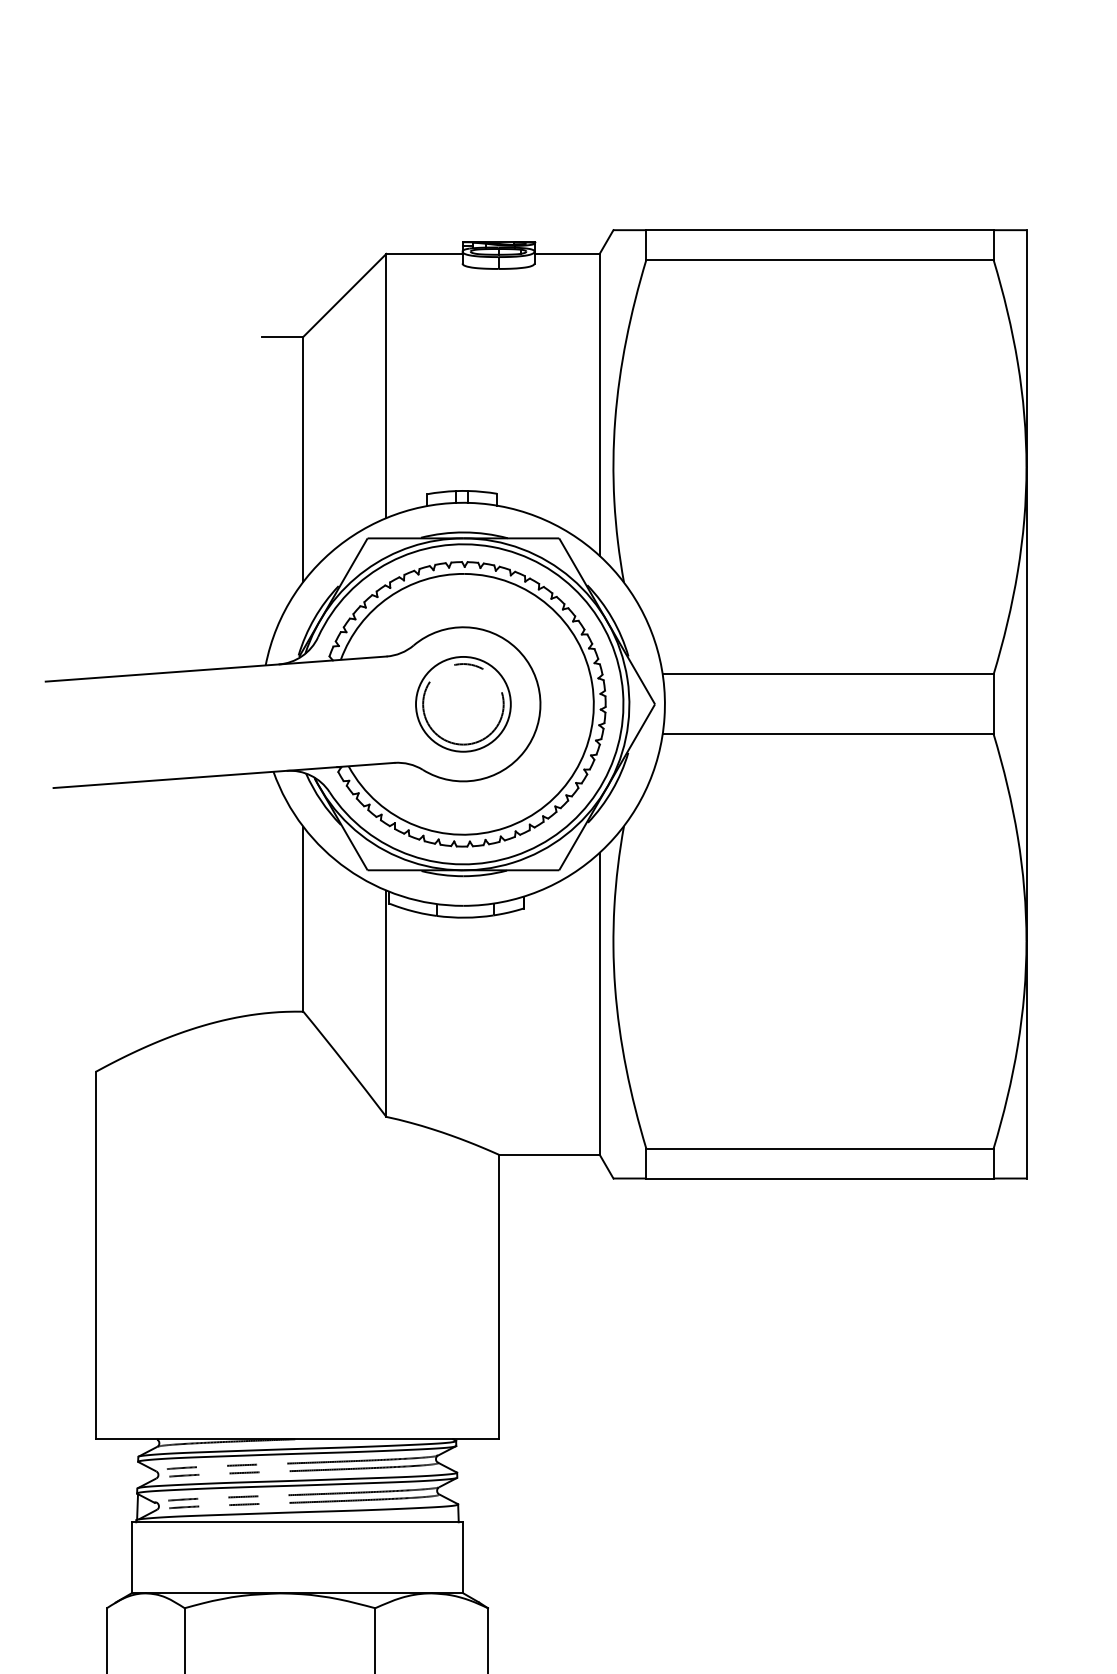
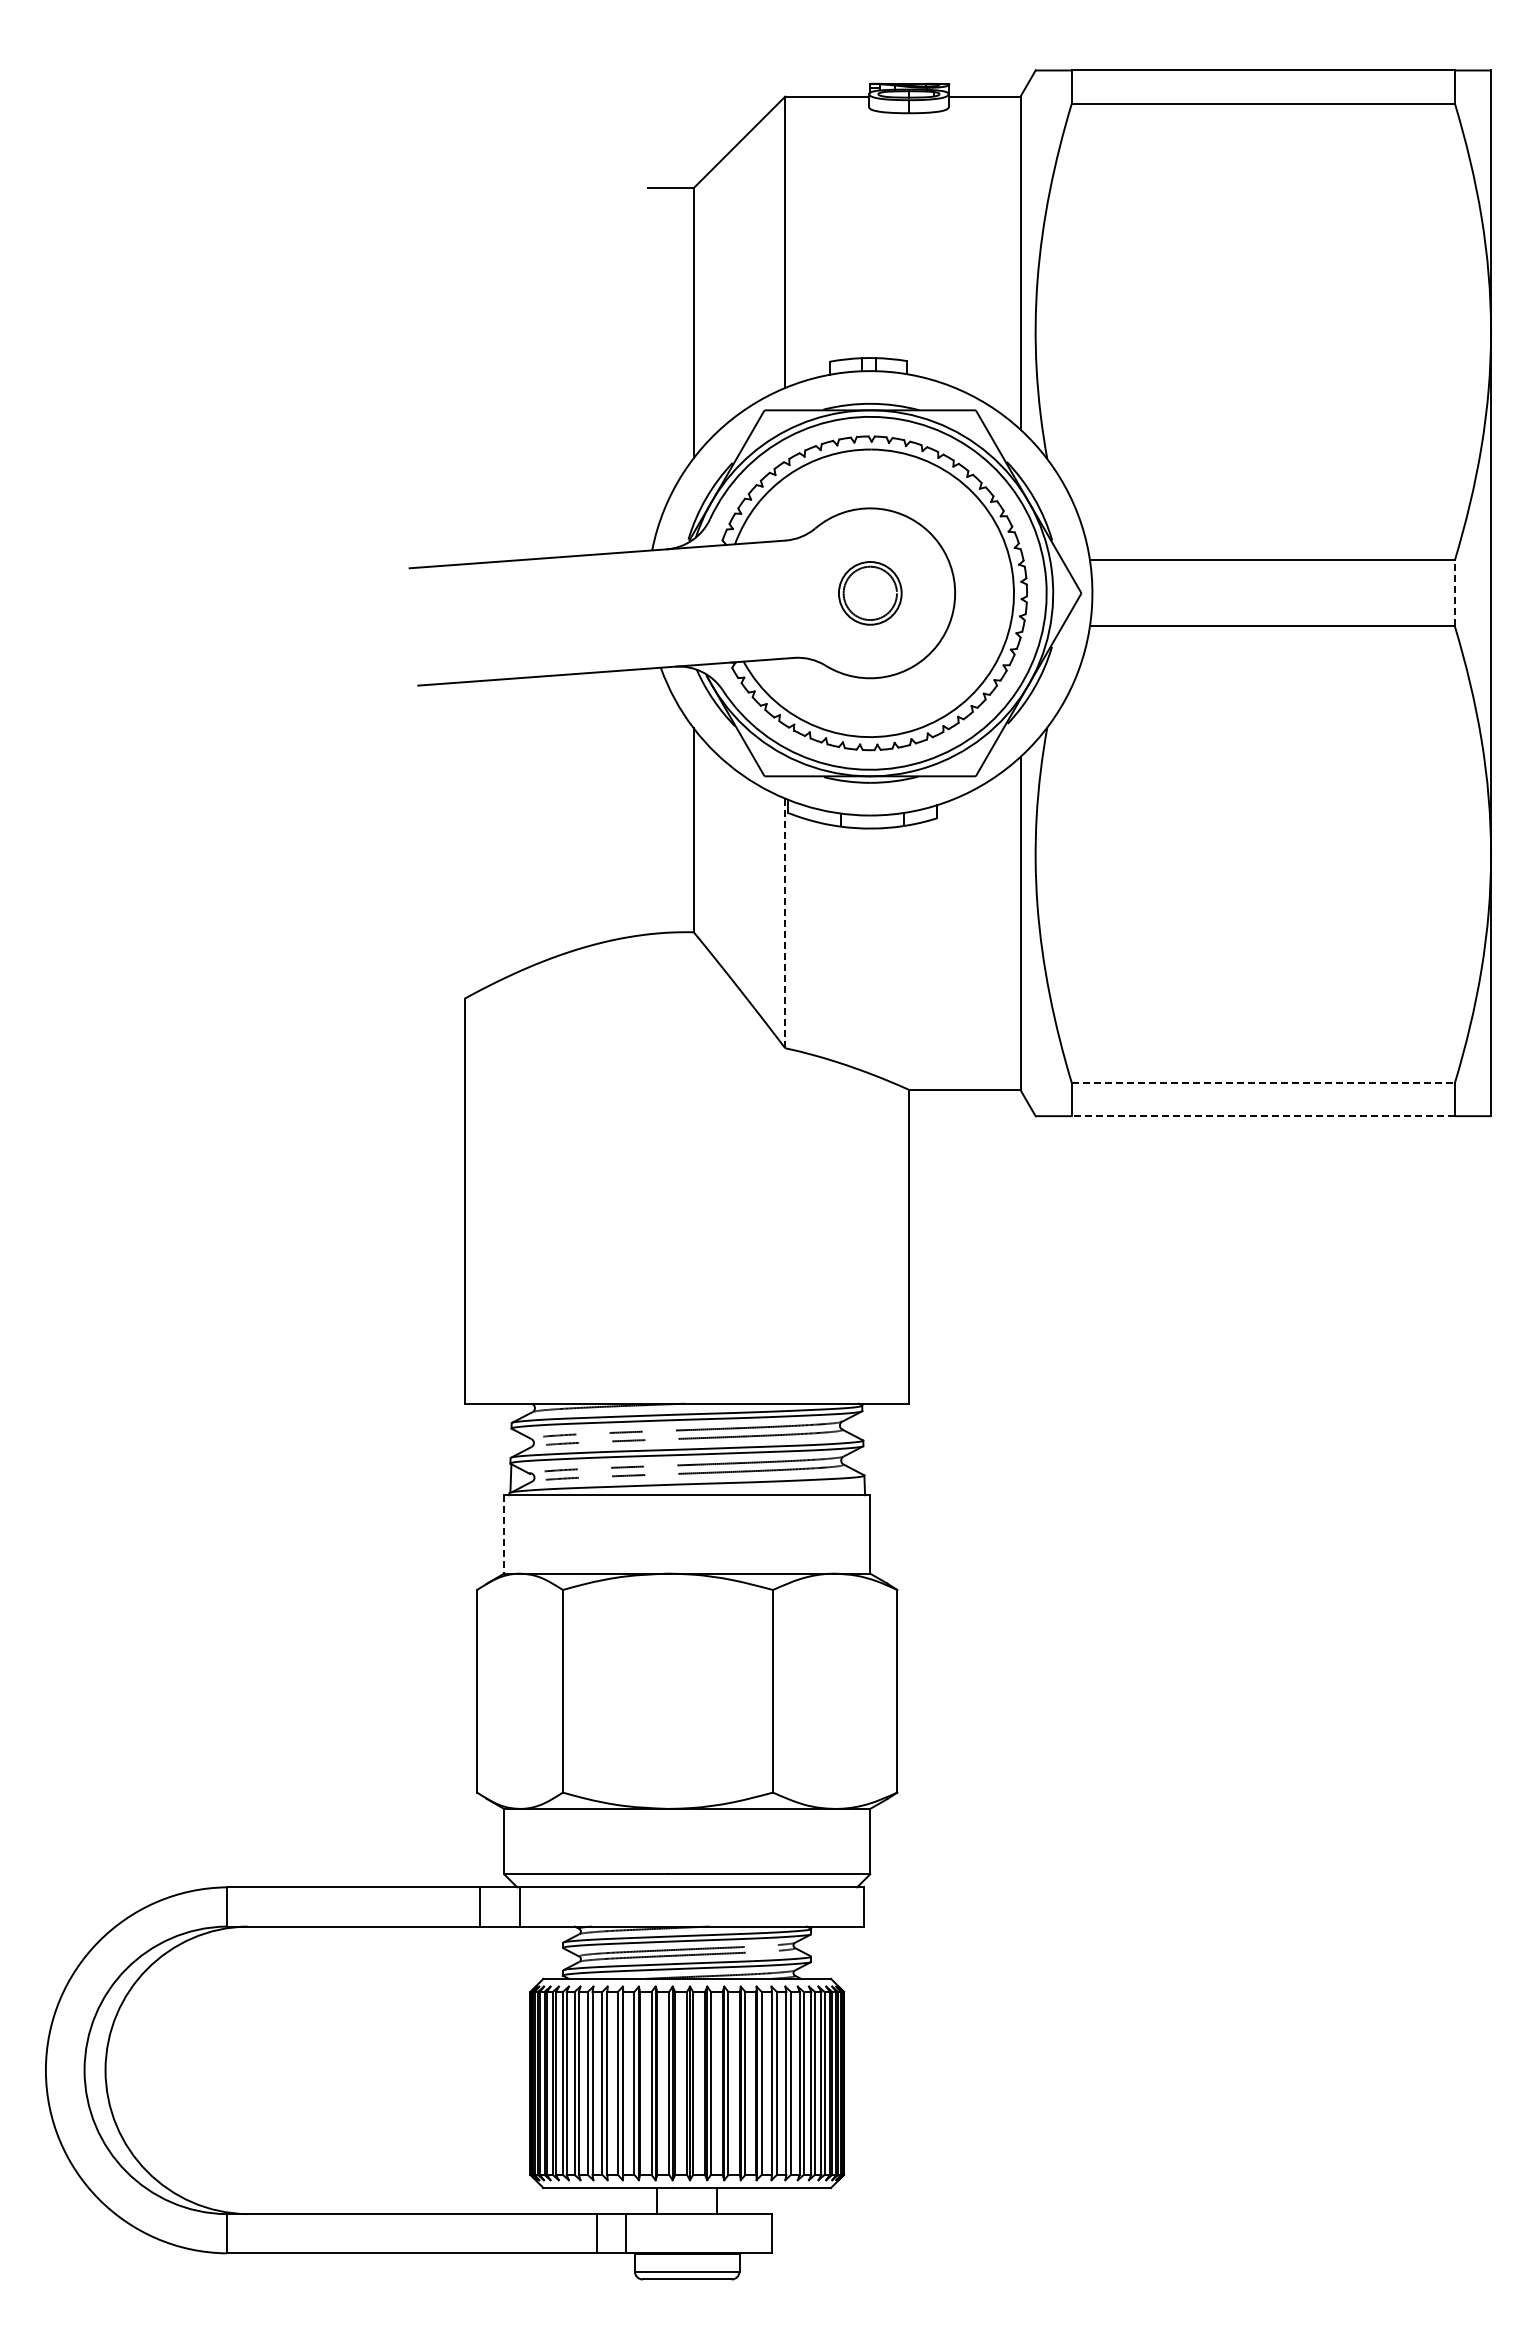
line: (993, 703) -> (1454, 592), solid -> dashed
part: (463, 704) -> (870, 593), size x0.6
line: (386, 1003) -> (785, 923), solid -> dashed
line: (820, 1148) -> (1263, 1083), solid -> dashed
line: (820, 1178) -> (1263, 1116), solid -> dashed
line: (131, 1557) -> (504, 1534), solid -> dashed

